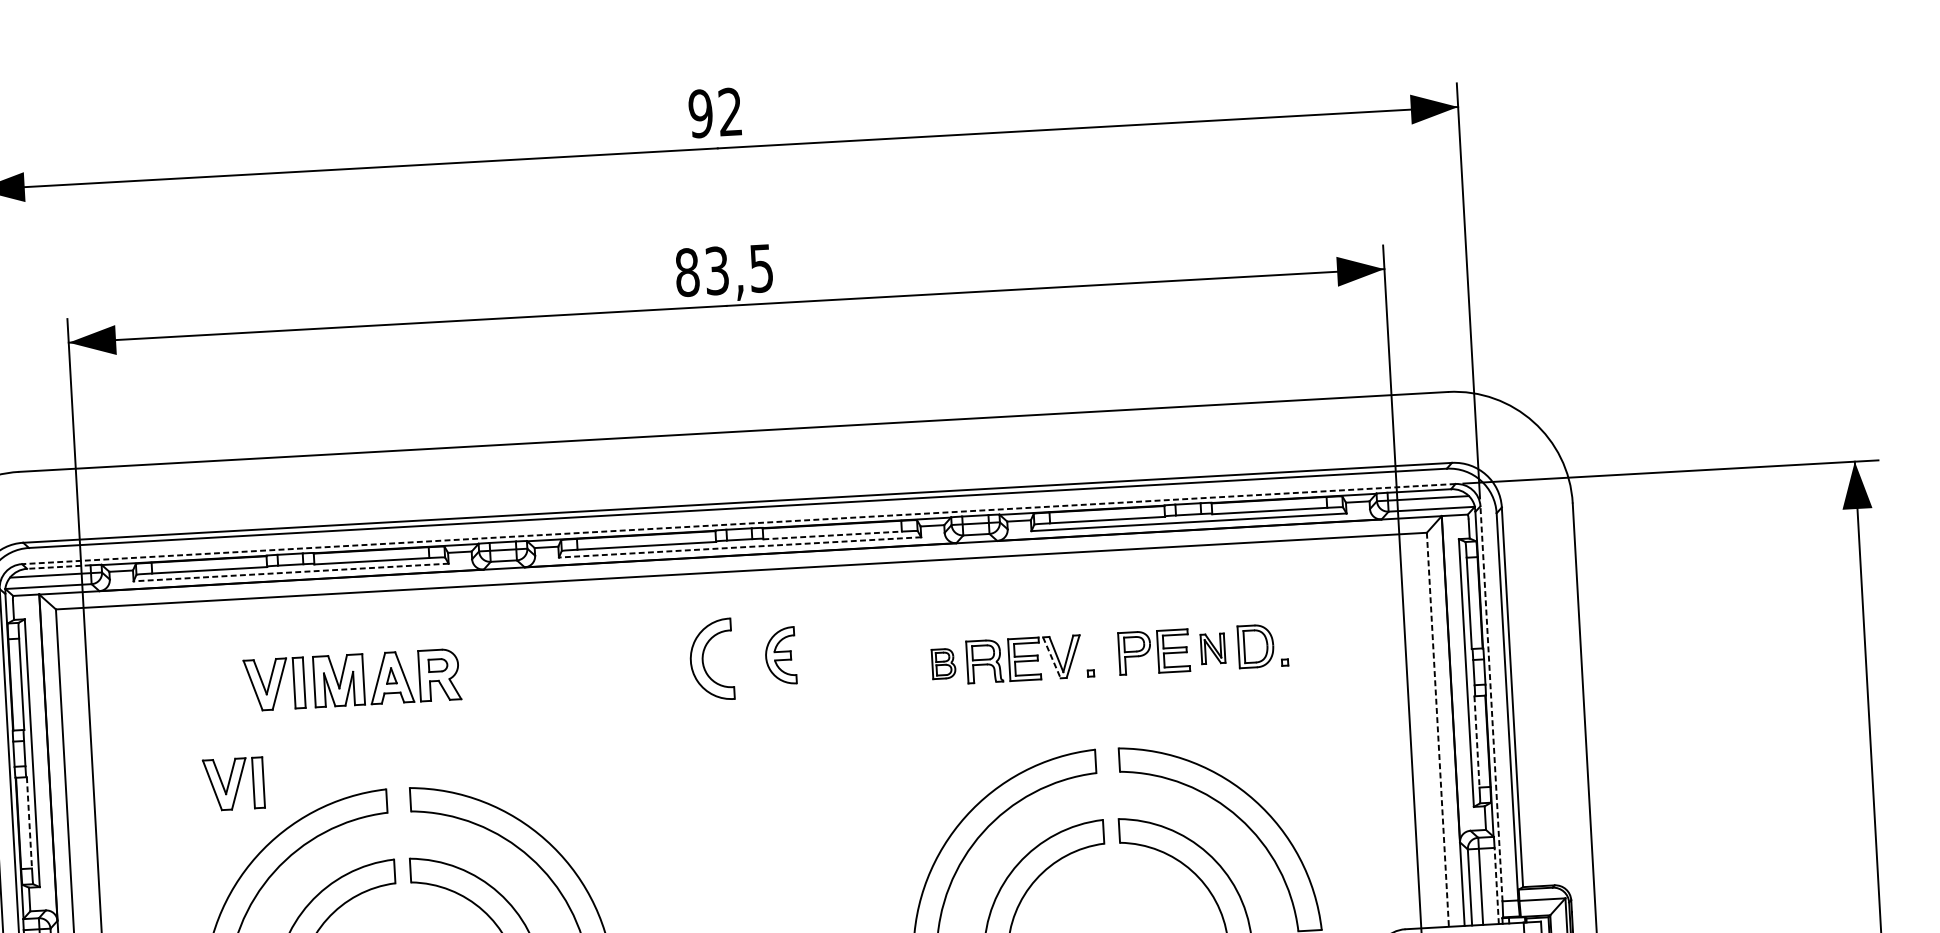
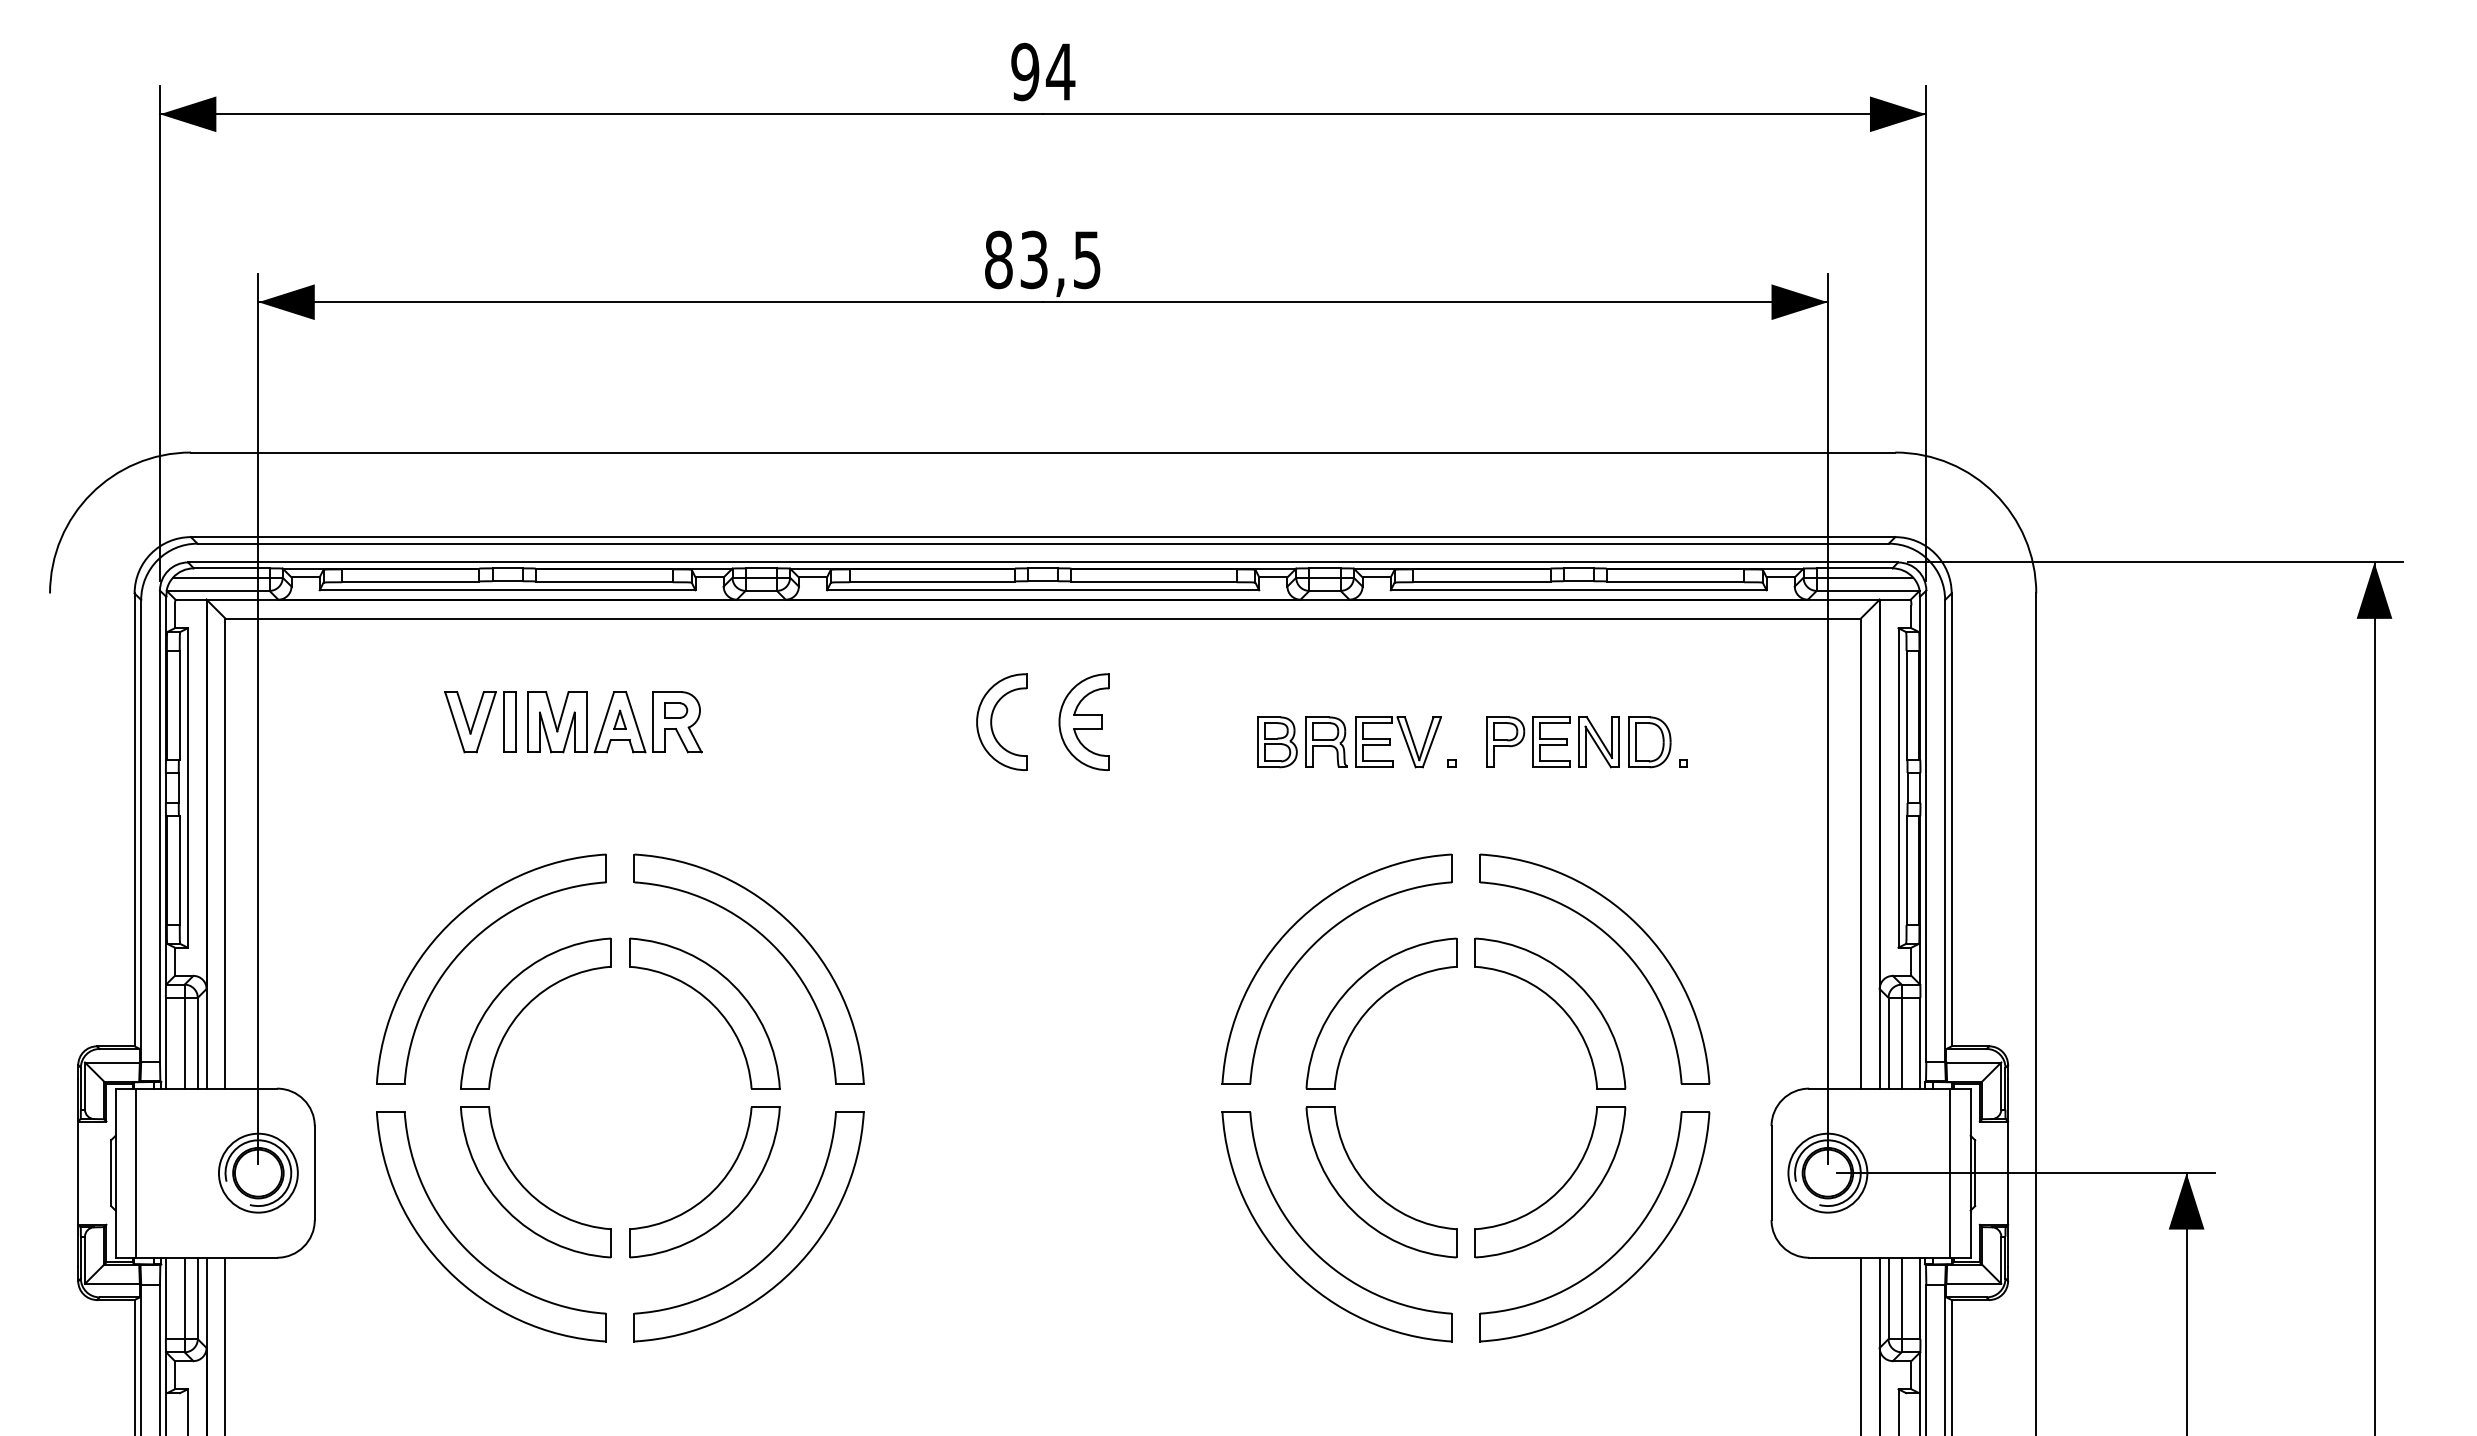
text: (730, 111) -> (1060, 71), 92 -> 94
line: (739, 524) -> (1043, 562), dashed -> solid
line: (832, 535) -> (1153, 582), dashed -> solid
line: (739, 547) -> (1042, 590), dashed -> solid
line: (58, 567) -> (231, 568), dashed -> solid
line: (291, 572) -> (507, 590), dashed -> solid
part: (1212, 648) -> (1598, 742), size x1.43
part: (780, 655) -> (1083, 721), size x1.43
line: (1051, 657) -> (1406, 742), dashed -> solid
part: (943, 664) -> (1277, 742), size x1.43
line: (1491, 704) -> (1926, 826), dashed -> solid
line: (1437, 730) -> (1860, 854), dashed -> solid
line: (1477, 742) -> (1906, 871), dashed -> solid
part: (233, 784) -> (425, 838), removed
line: (29, 823) -> (179, 871), dashed -> solid
line: (1496, 885) -> (1920, 1042), dashed -> solid

